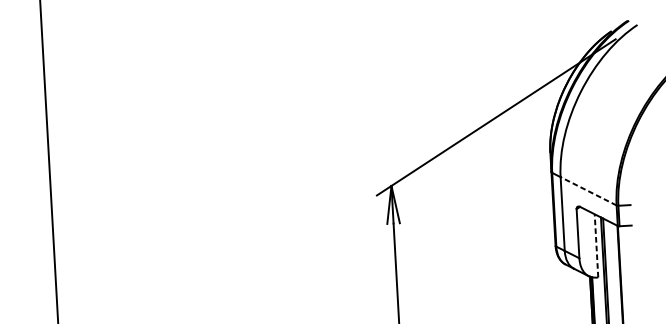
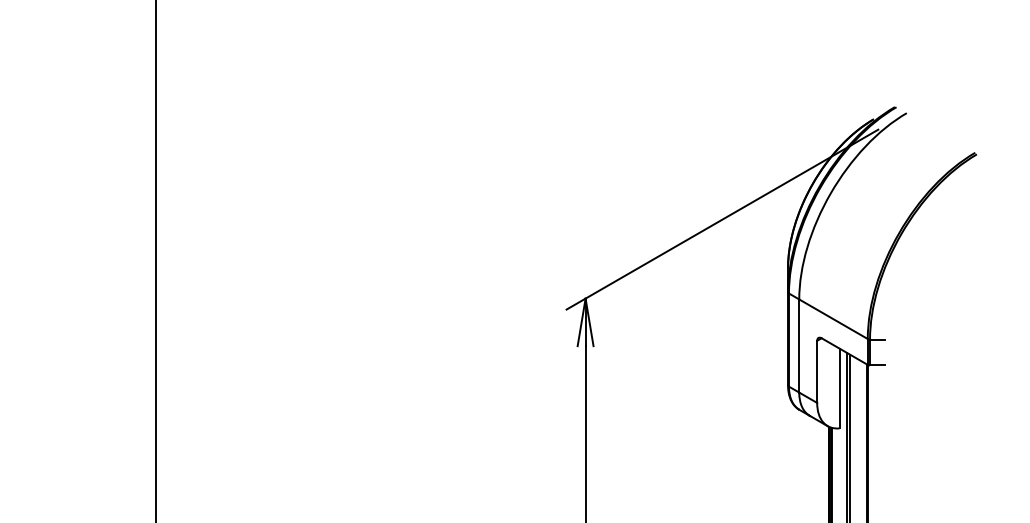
line: (588, 191) -> (833, 319), dashed -> solid
line: (596, 245) -> (839, 388), dashed -> solid

